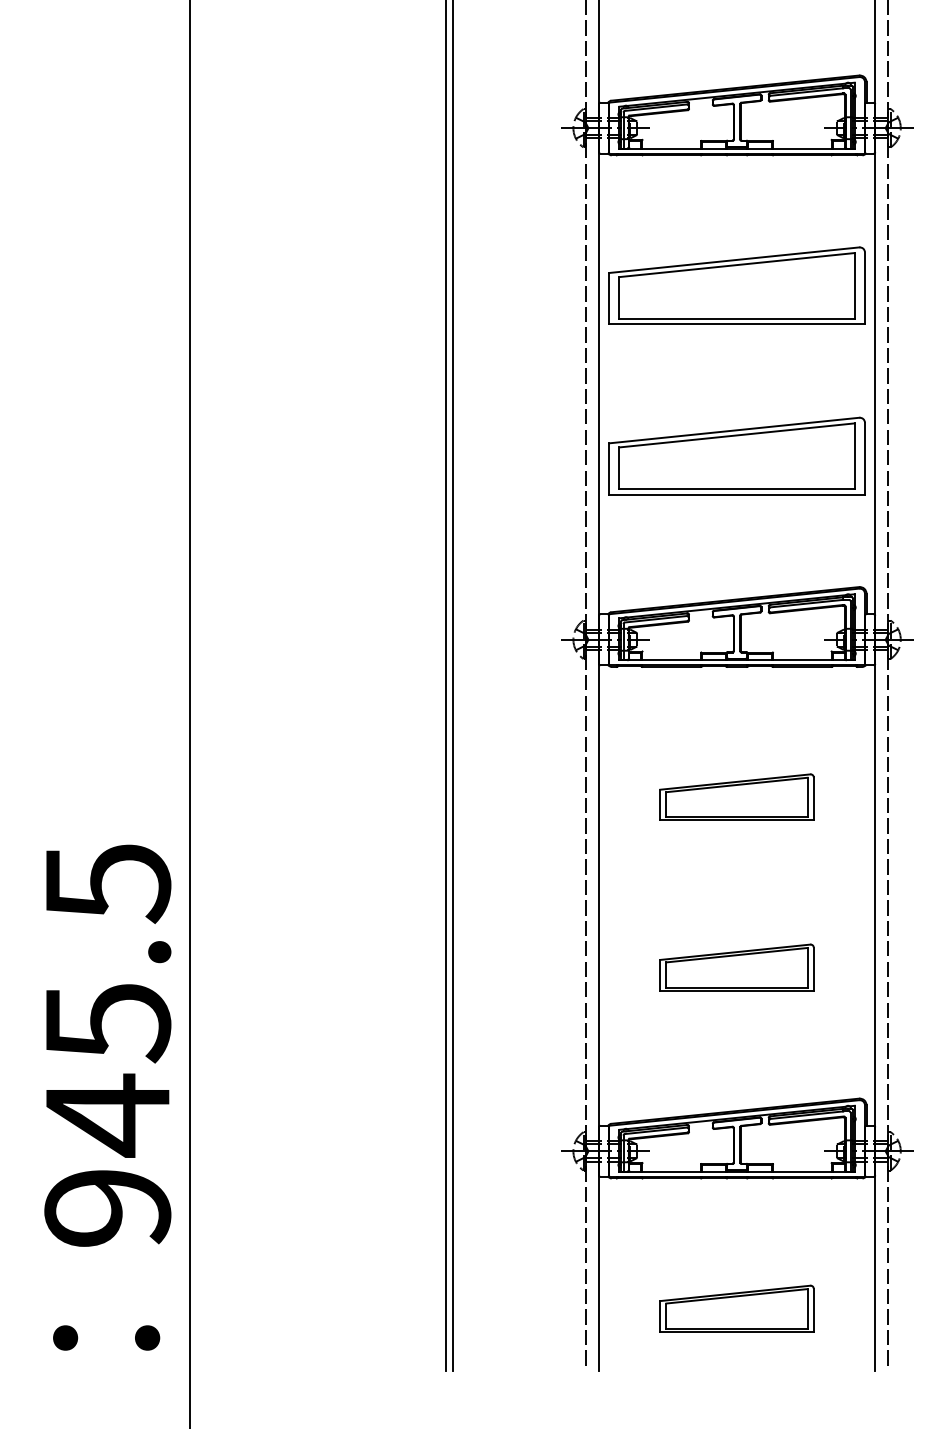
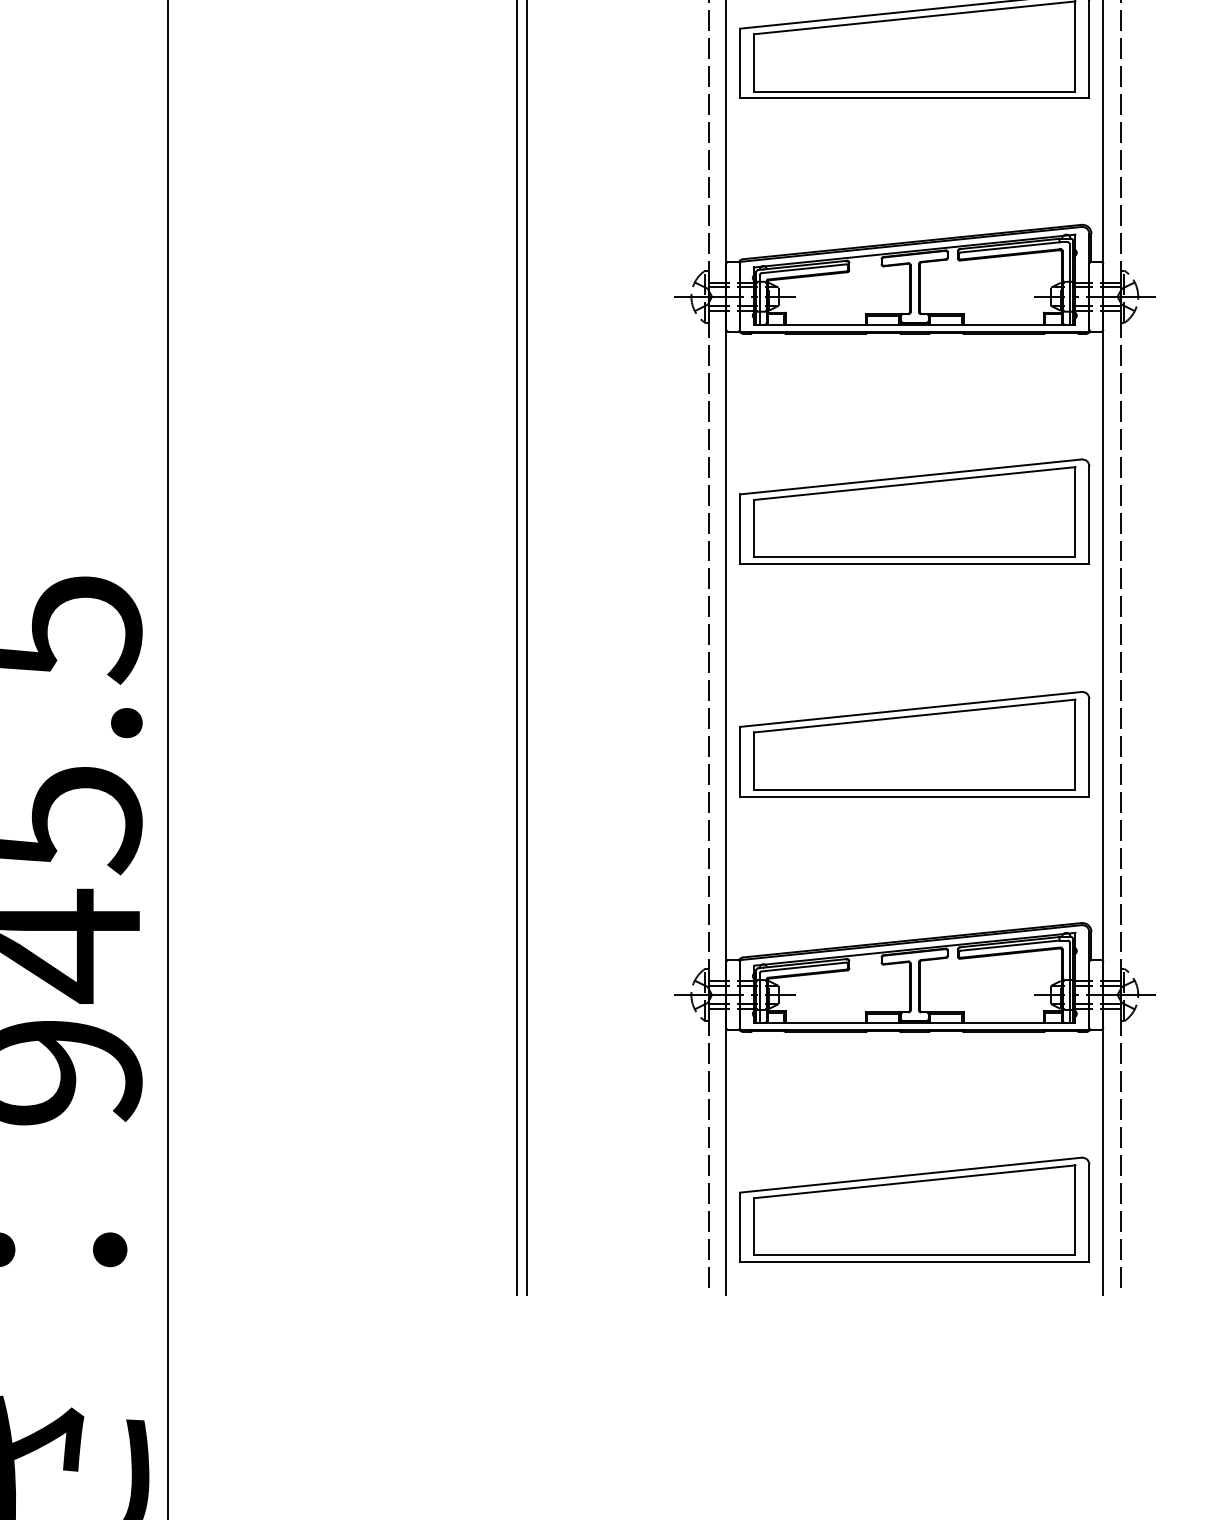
part: (736, 797) -> (913, 512), size x1.67
part: (736, 967) -> (913, 744), size x1.67
part: (736, 1308) -> (913, 1209), size x1.67

